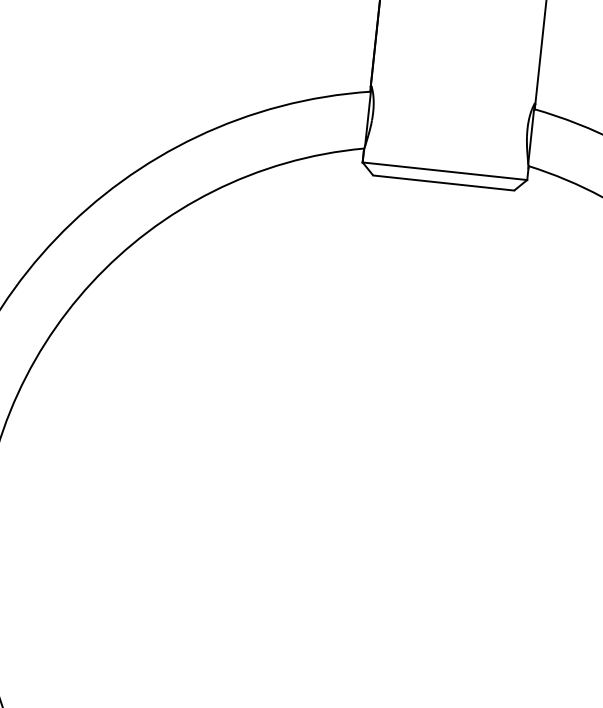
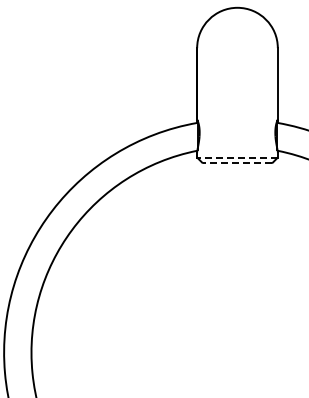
line: (444, 170) -> (237, 157), solid -> dashed
line: (443, 183) -> (237, 163), solid -> dashed

